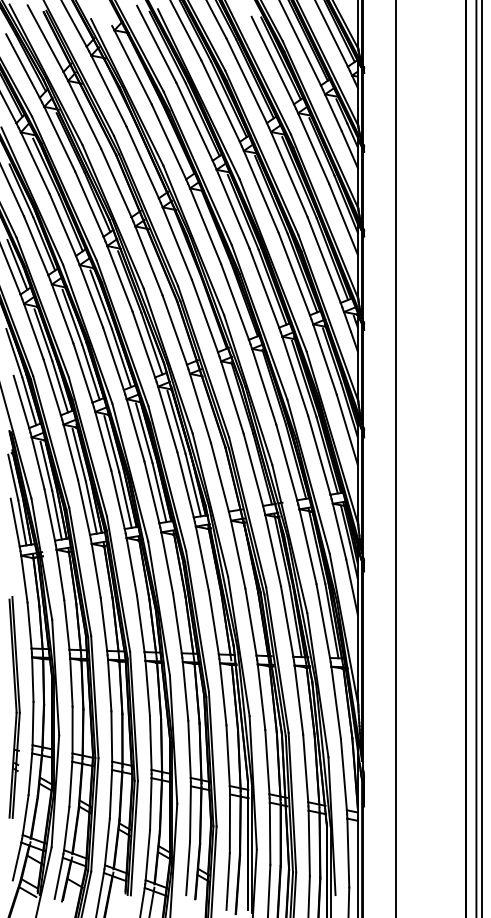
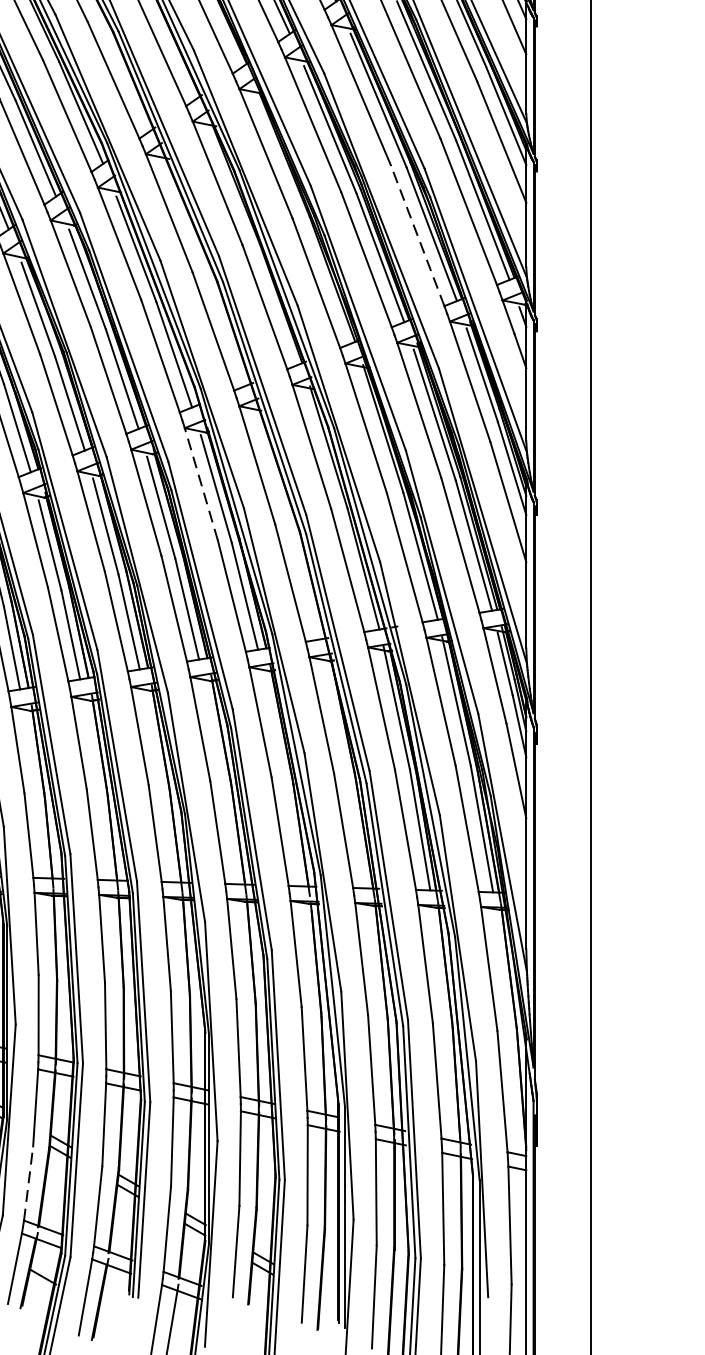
line: (294, 273) -> (418, 234), solid -> dashed
line: (167, 419) -> (200, 484), solid -> dashed
line: (66, 828) -> (28, 1183), solid -> dashed

